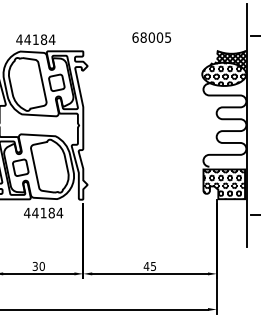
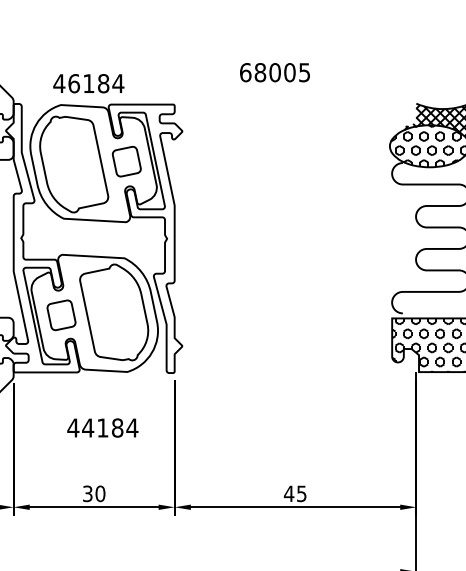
text: (151, 37) -> (274, 72), moved
text: (27, 39) -> (73, 83), 44184 -> 46184
text: (43, 212) -> (102, 426), moved

